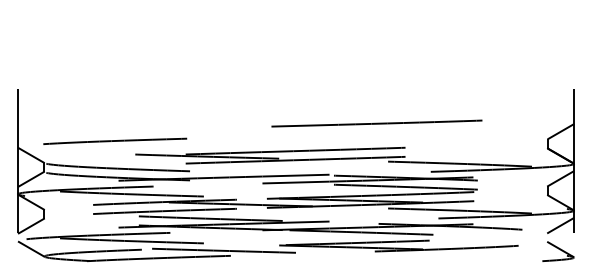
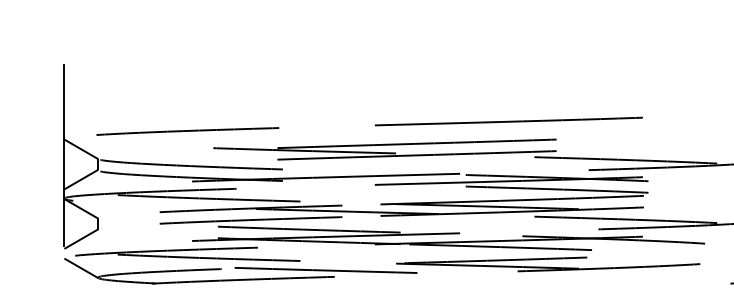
line: (376, 123) -> (508, 121), moved

